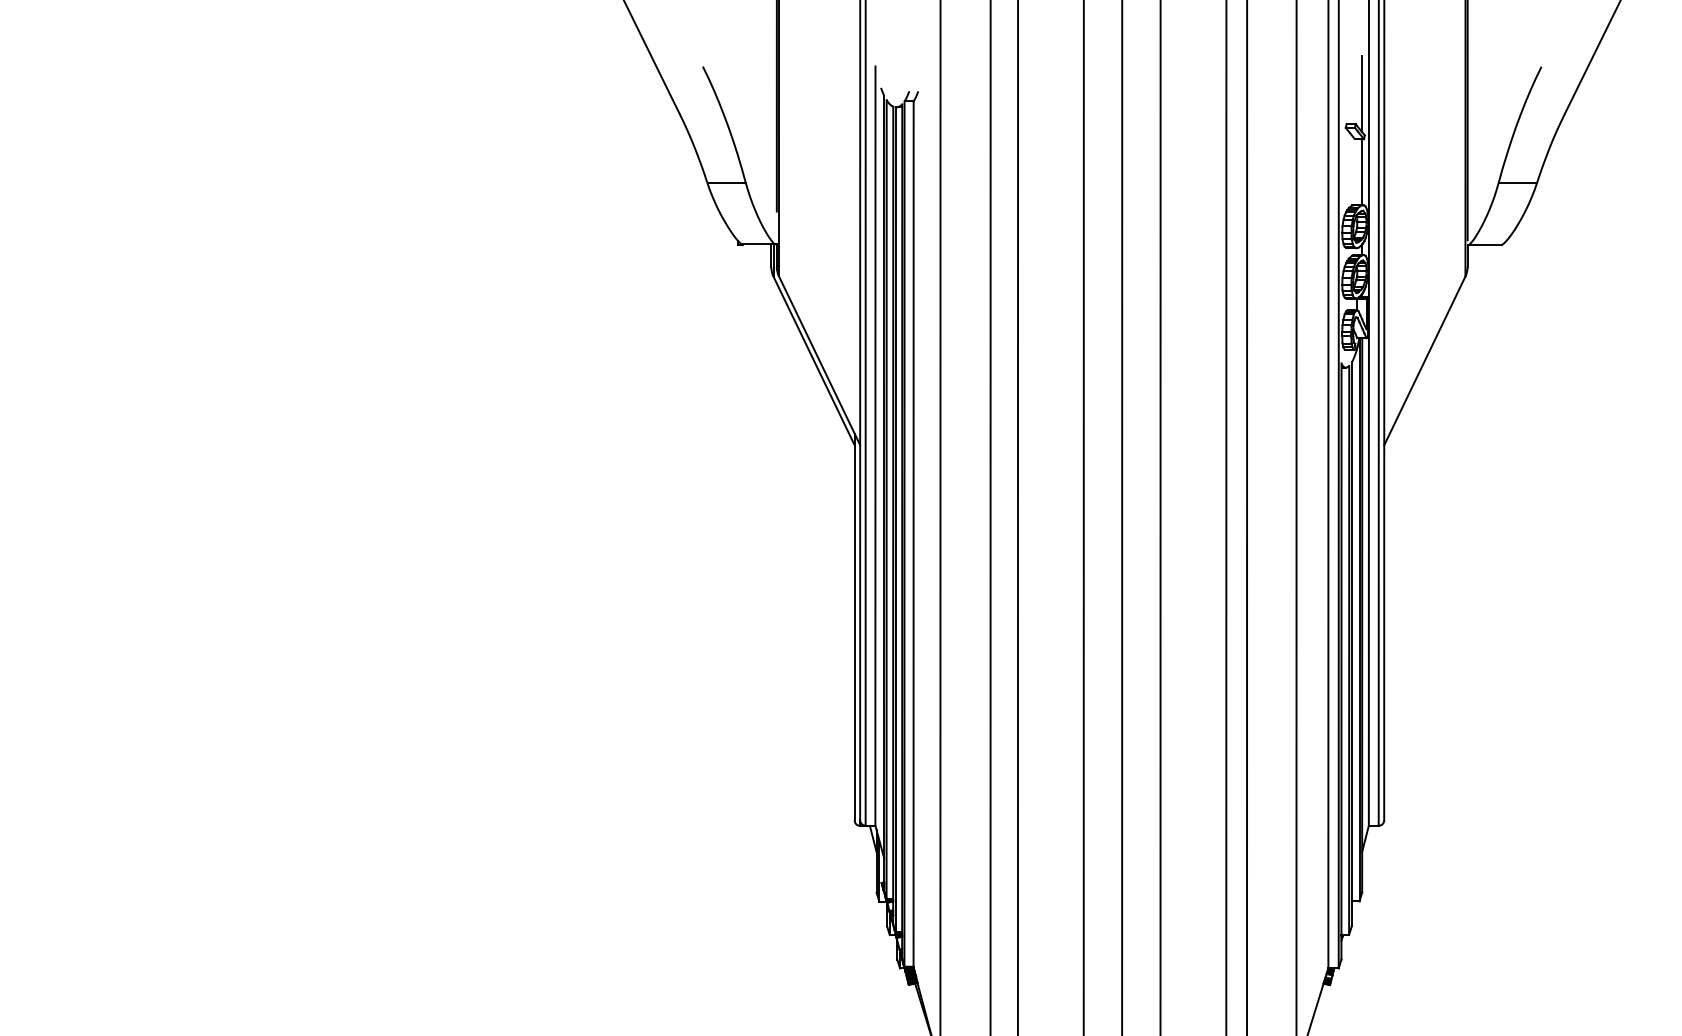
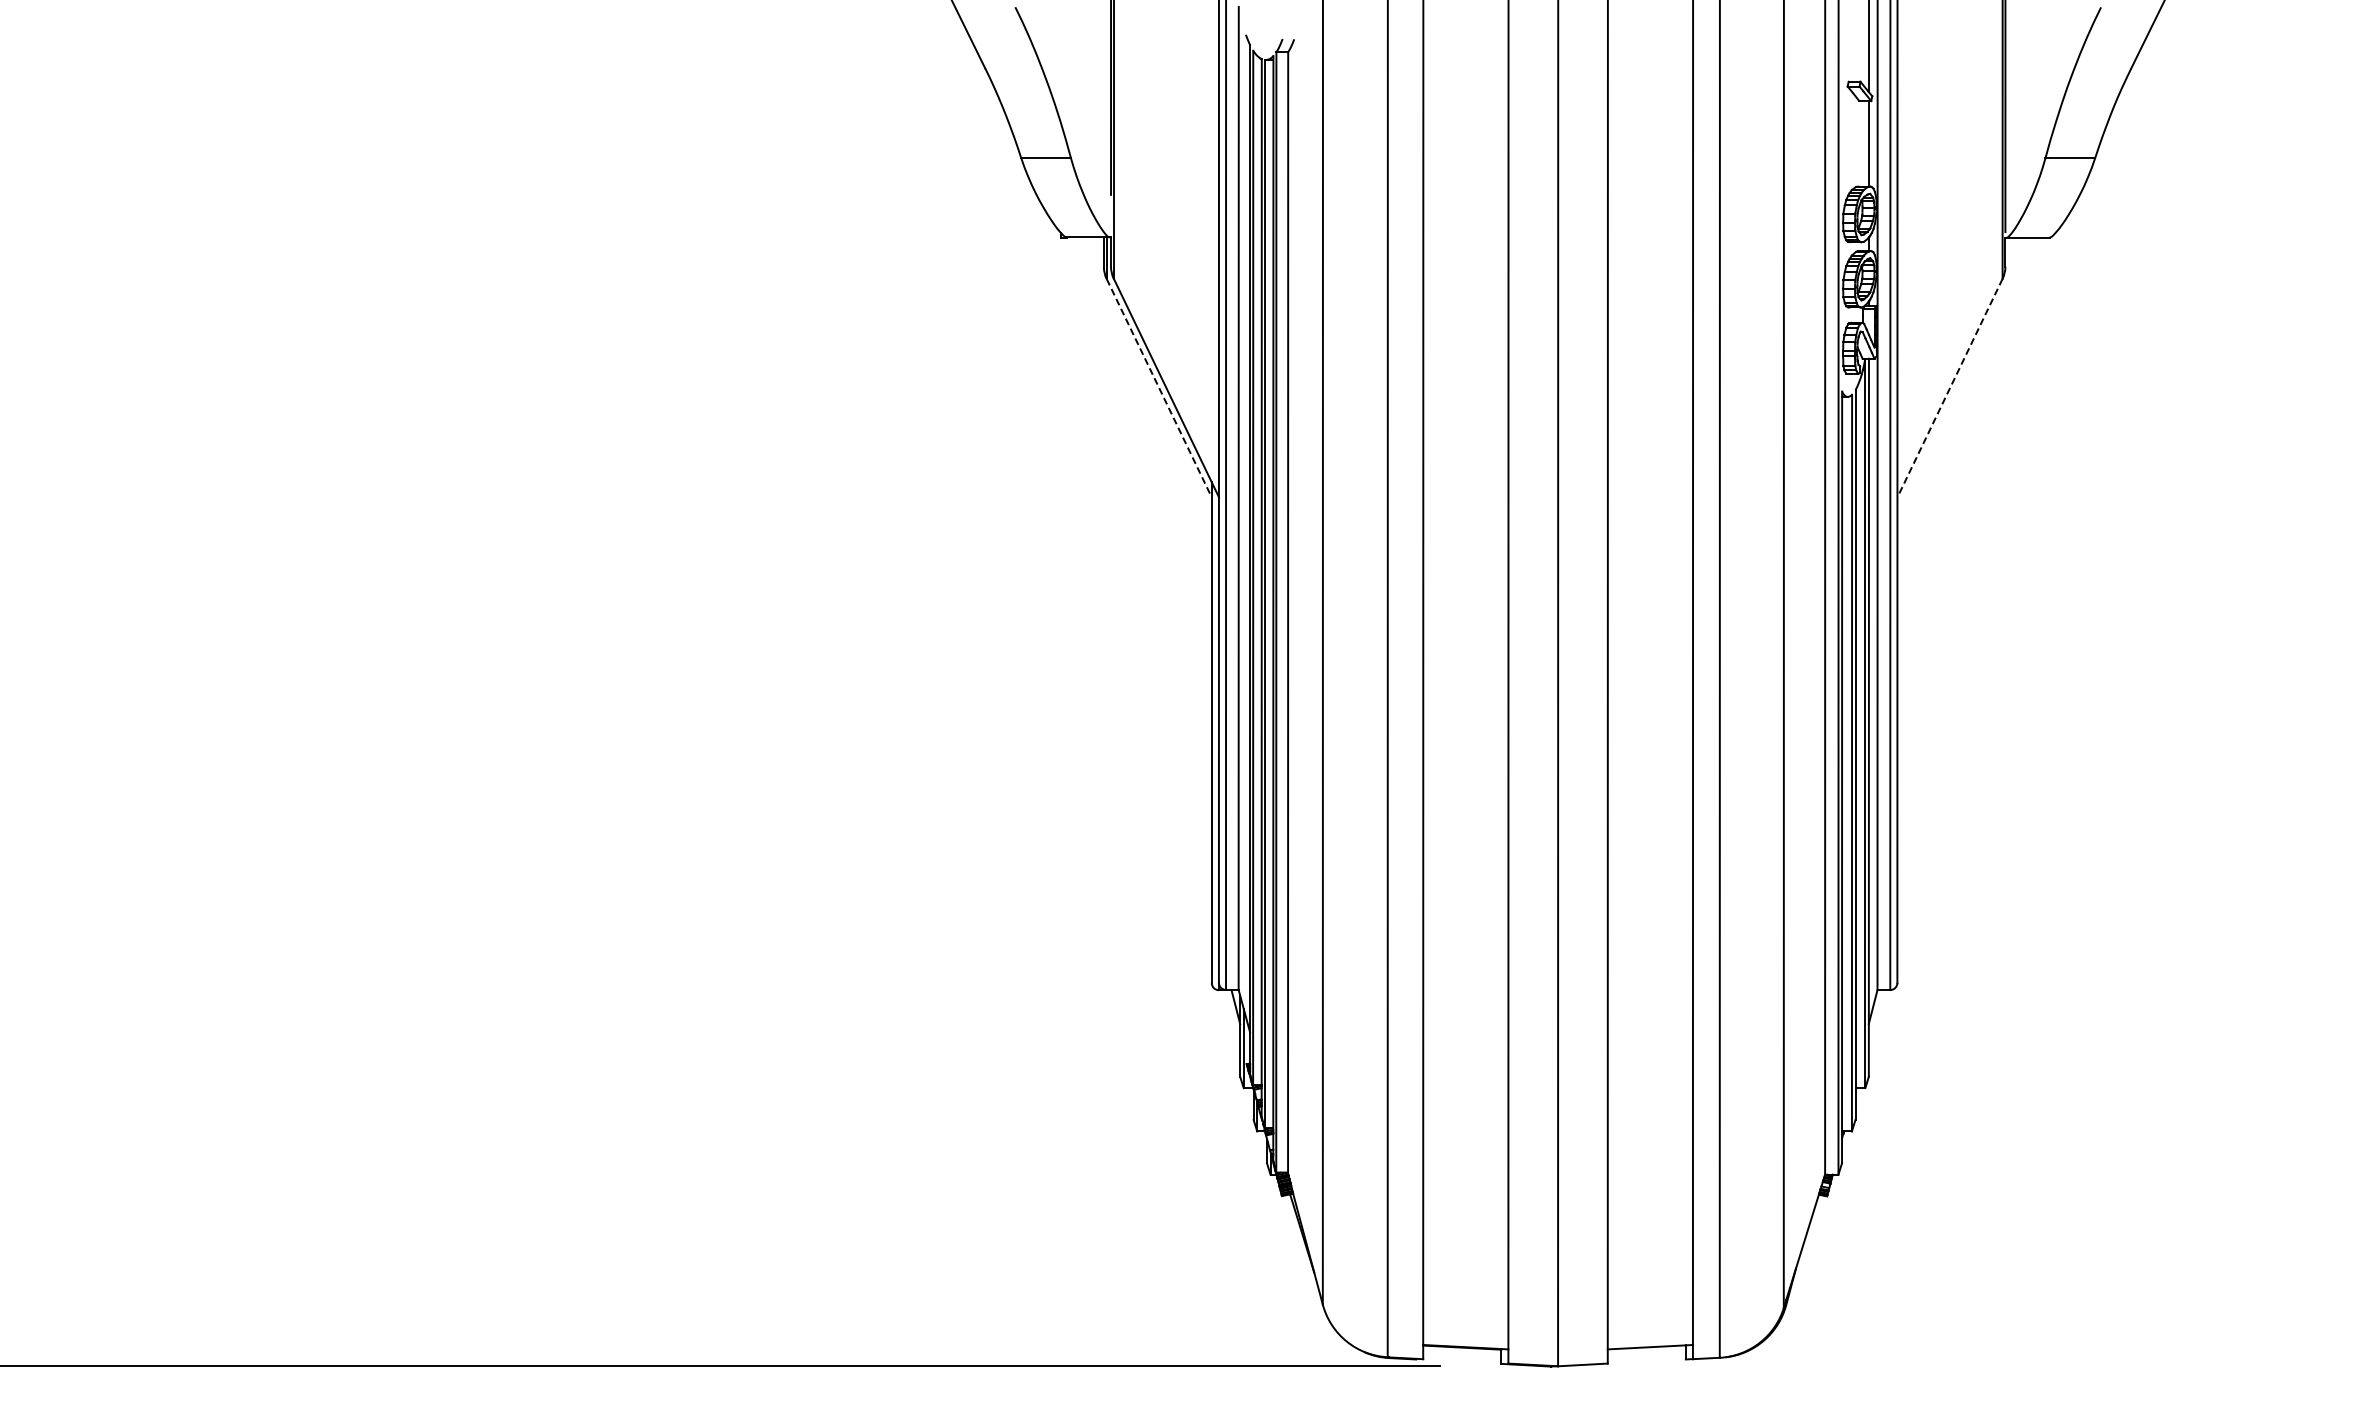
line: (814, 361) -> (1159, 388), solid -> dashed
line: (1424, 361) -> (1949, 388), solid -> dashed

